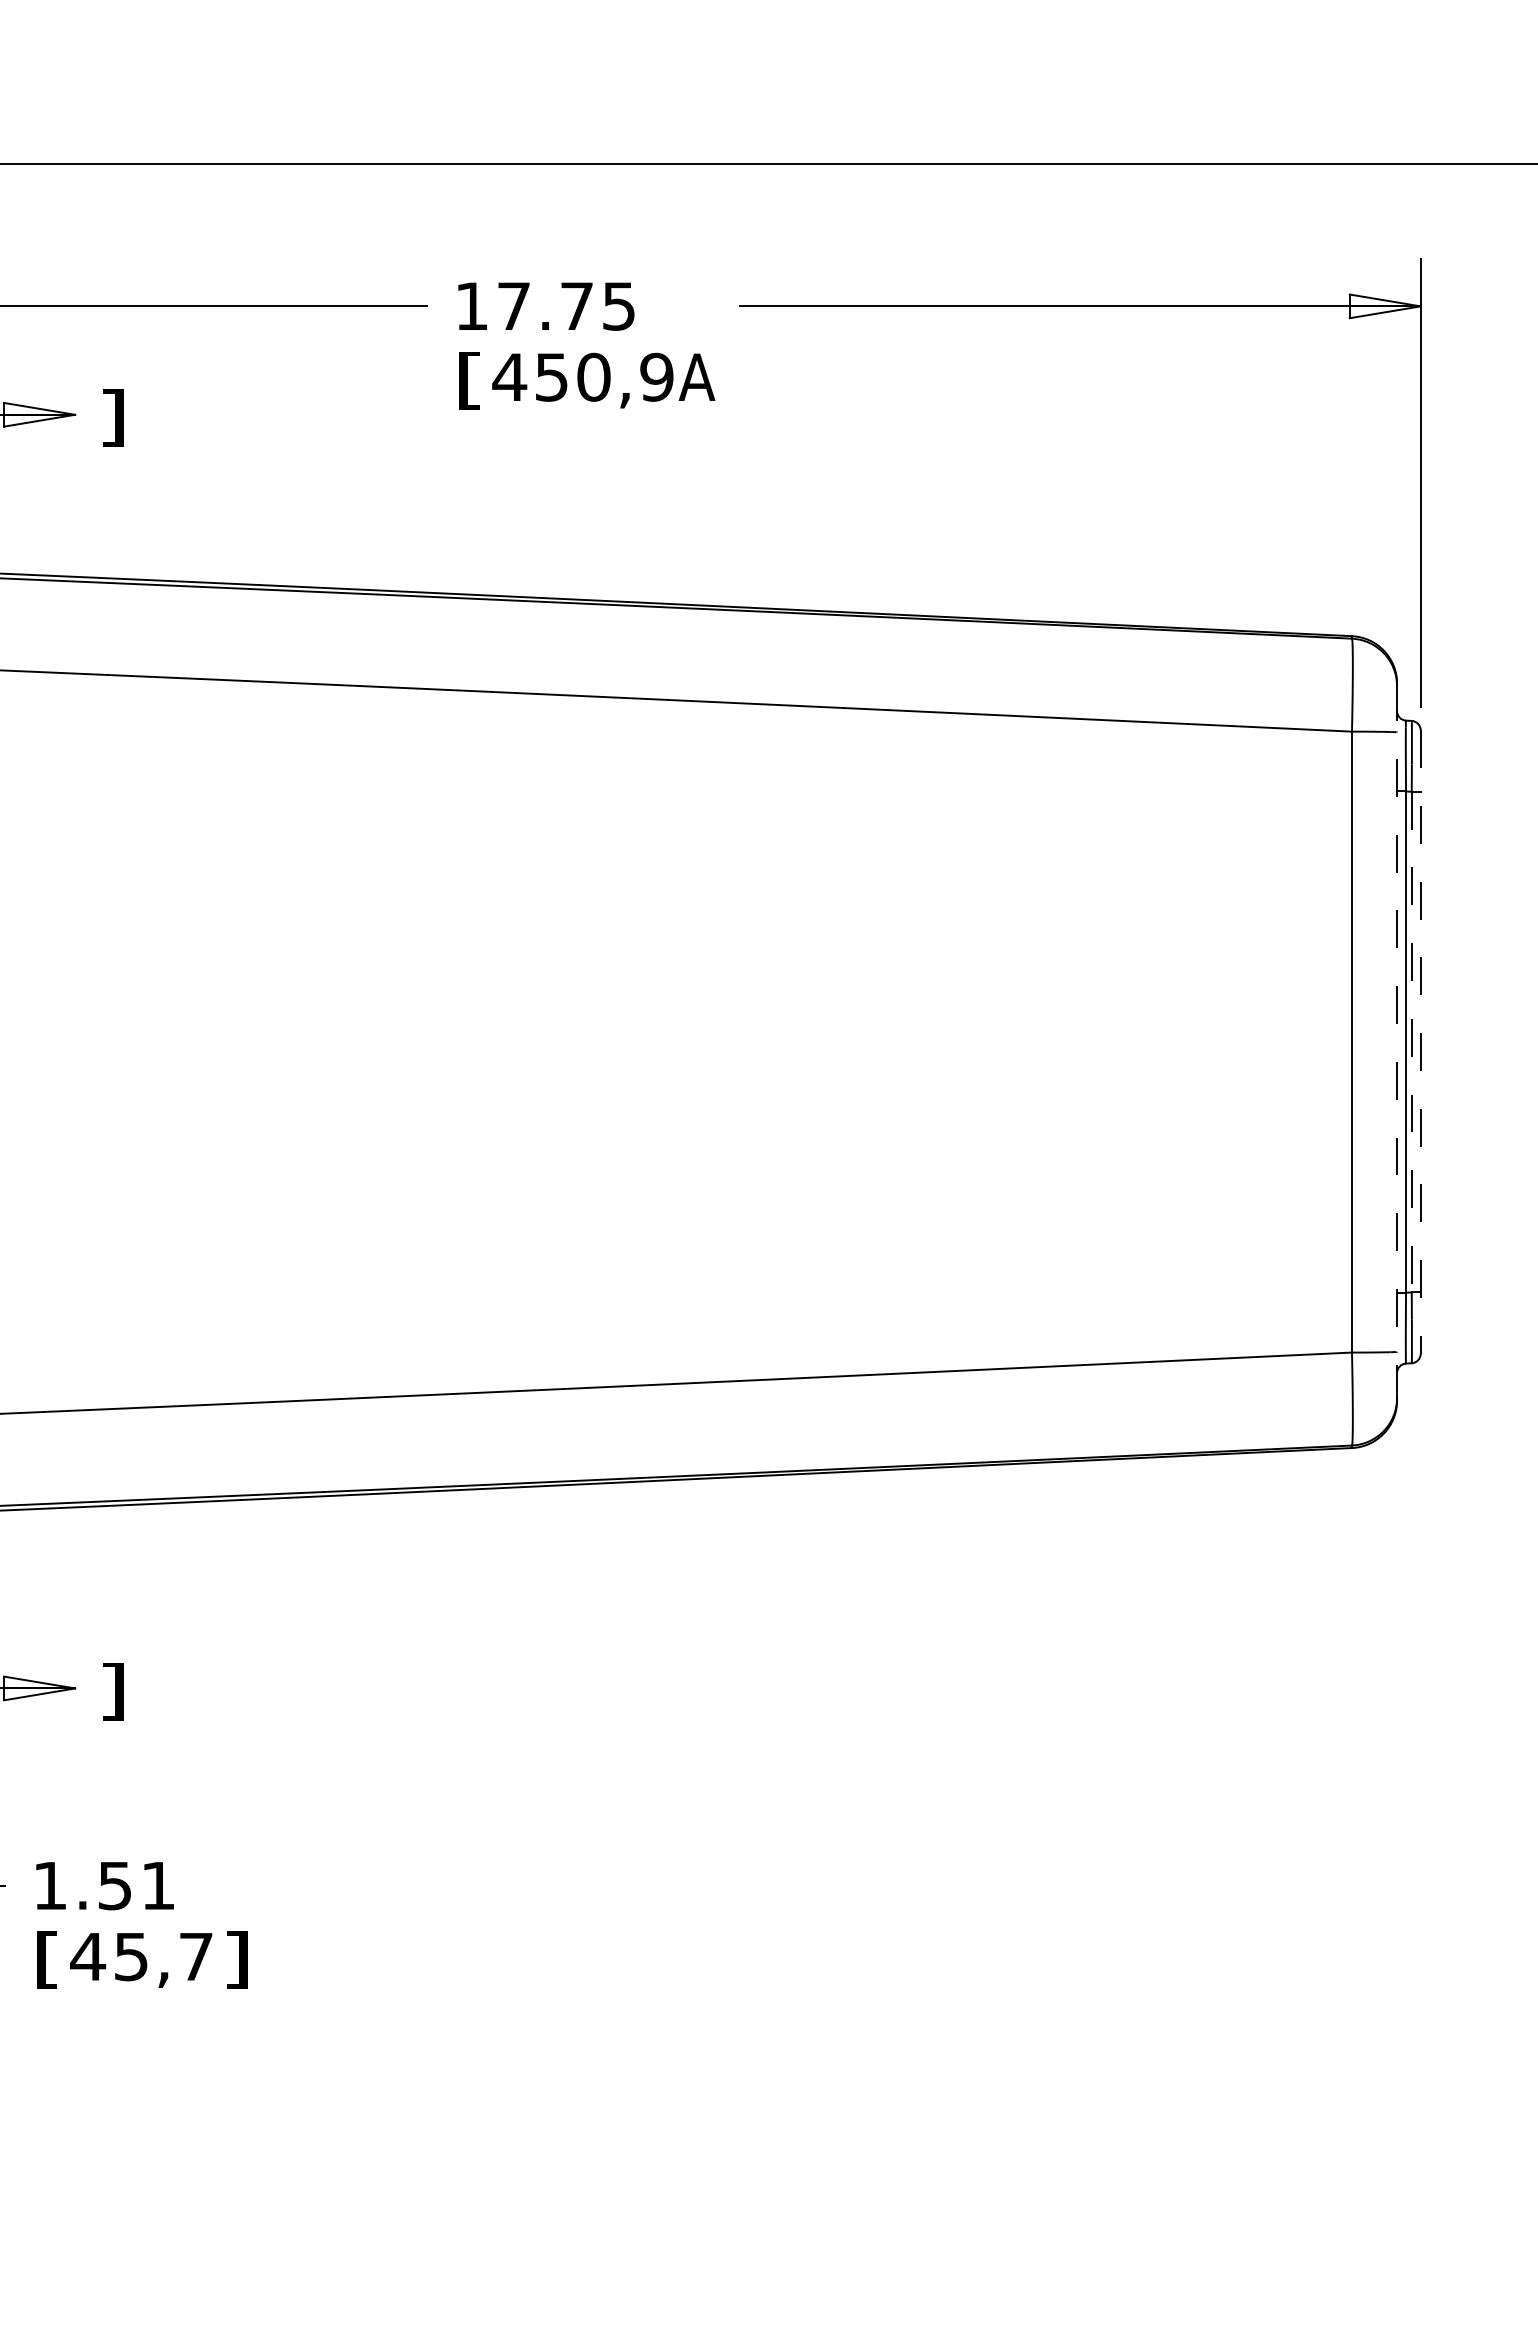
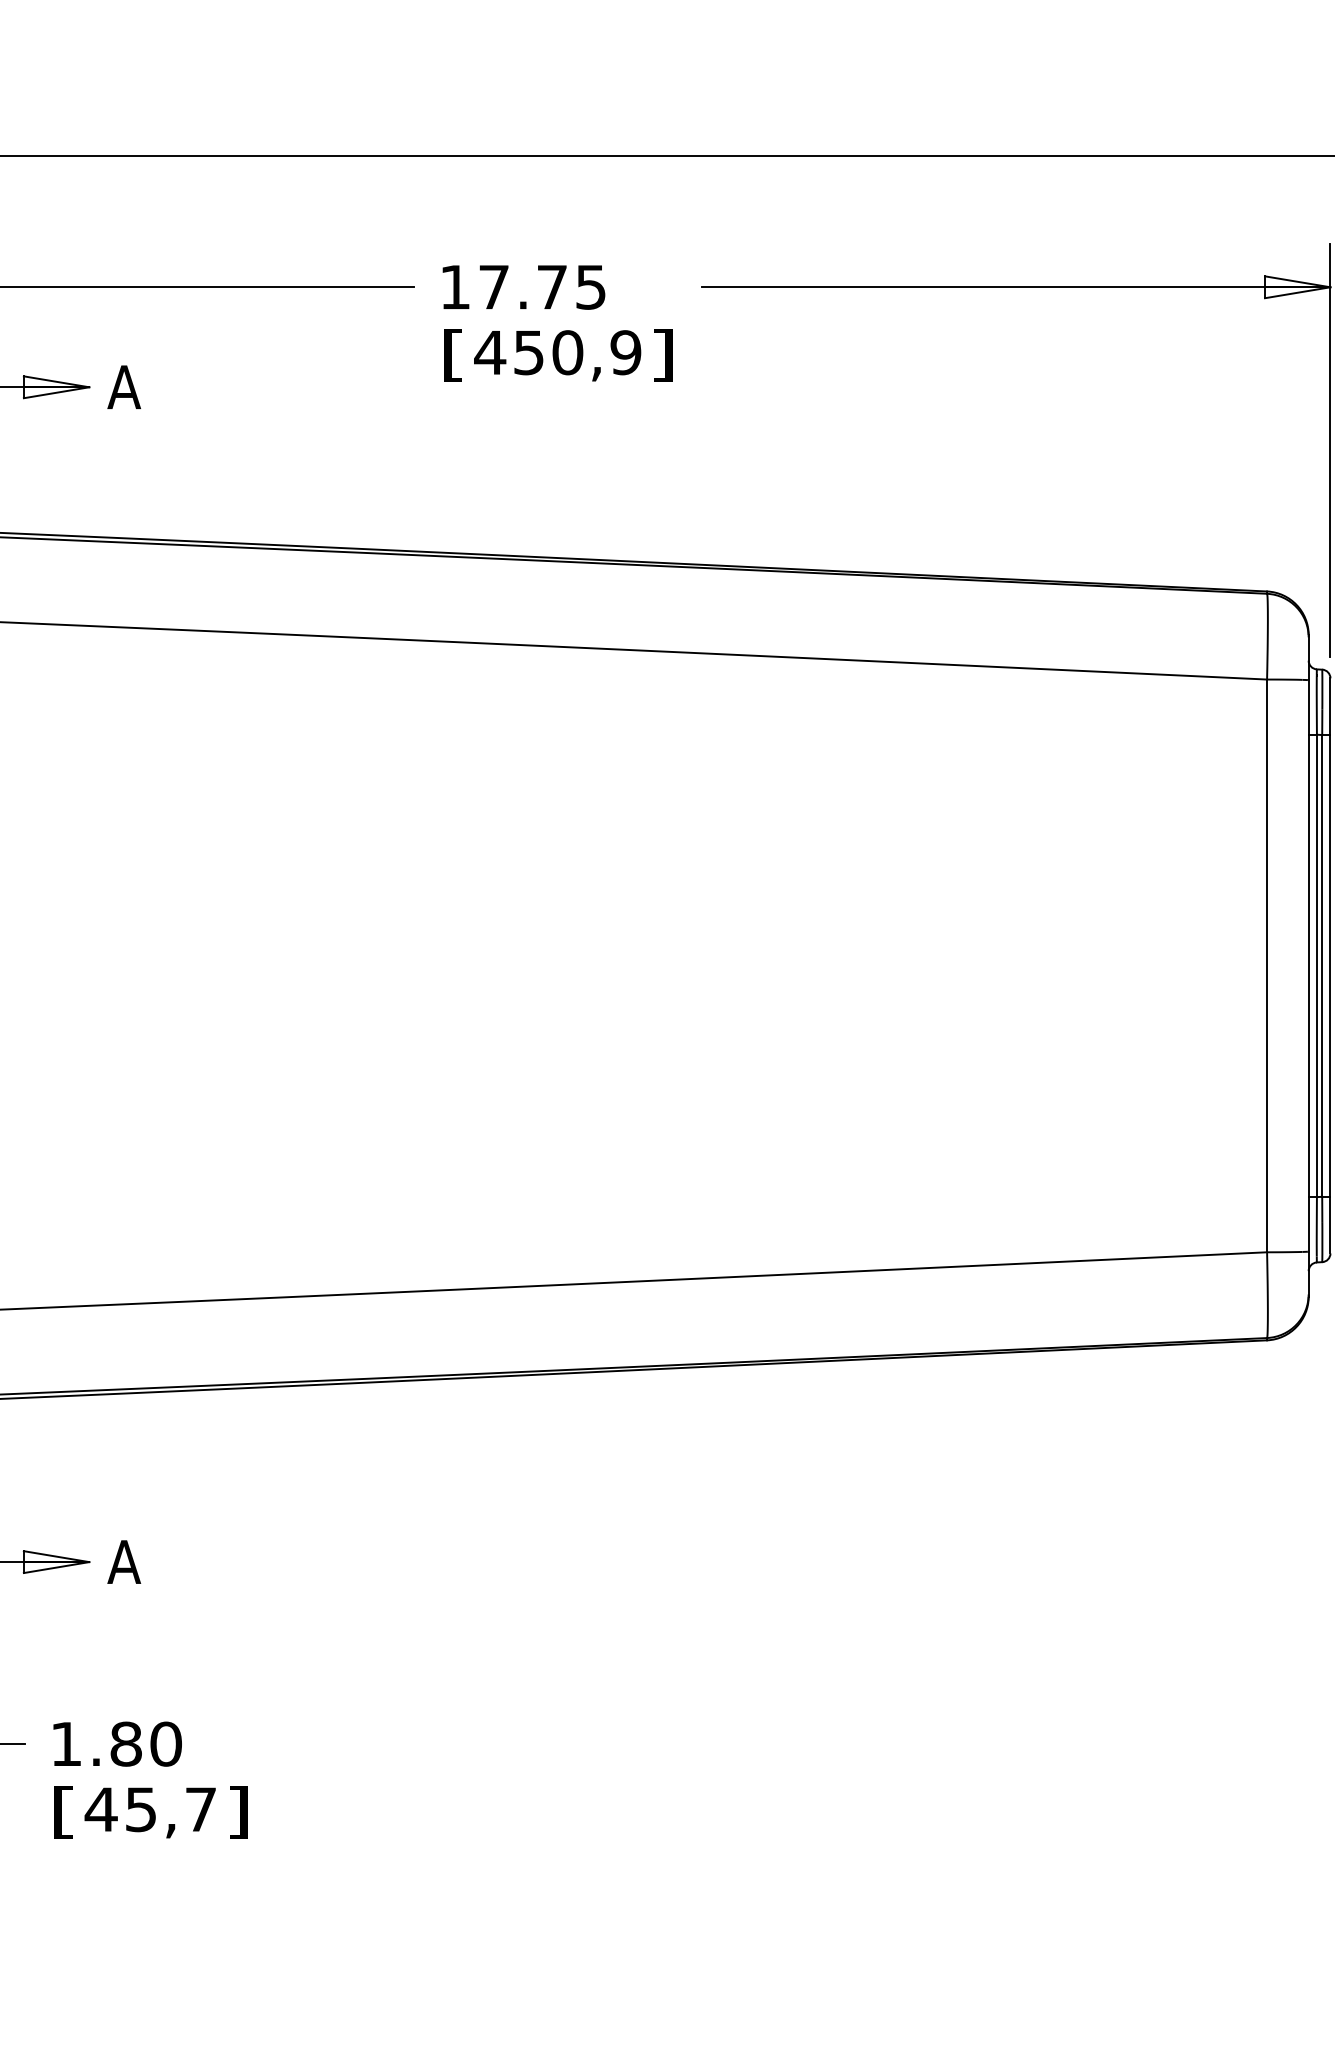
text: (696, 380) -> (662, 355), A -> ]
text: (112, 417) -> (123, 389), ] -> A
line: (1397, 1042) -> (1309, 966), dashed -> solid
line: (1411, 1042) -> (1321, 966), dashed -> solid
line: (1420, 1042) -> (1330, 966), dashed -> solid
text: (112, 1691) -> (123, 1564), ] -> A
text: (136, 1885) -> (145, 1743), 1.51 -> 1.80

